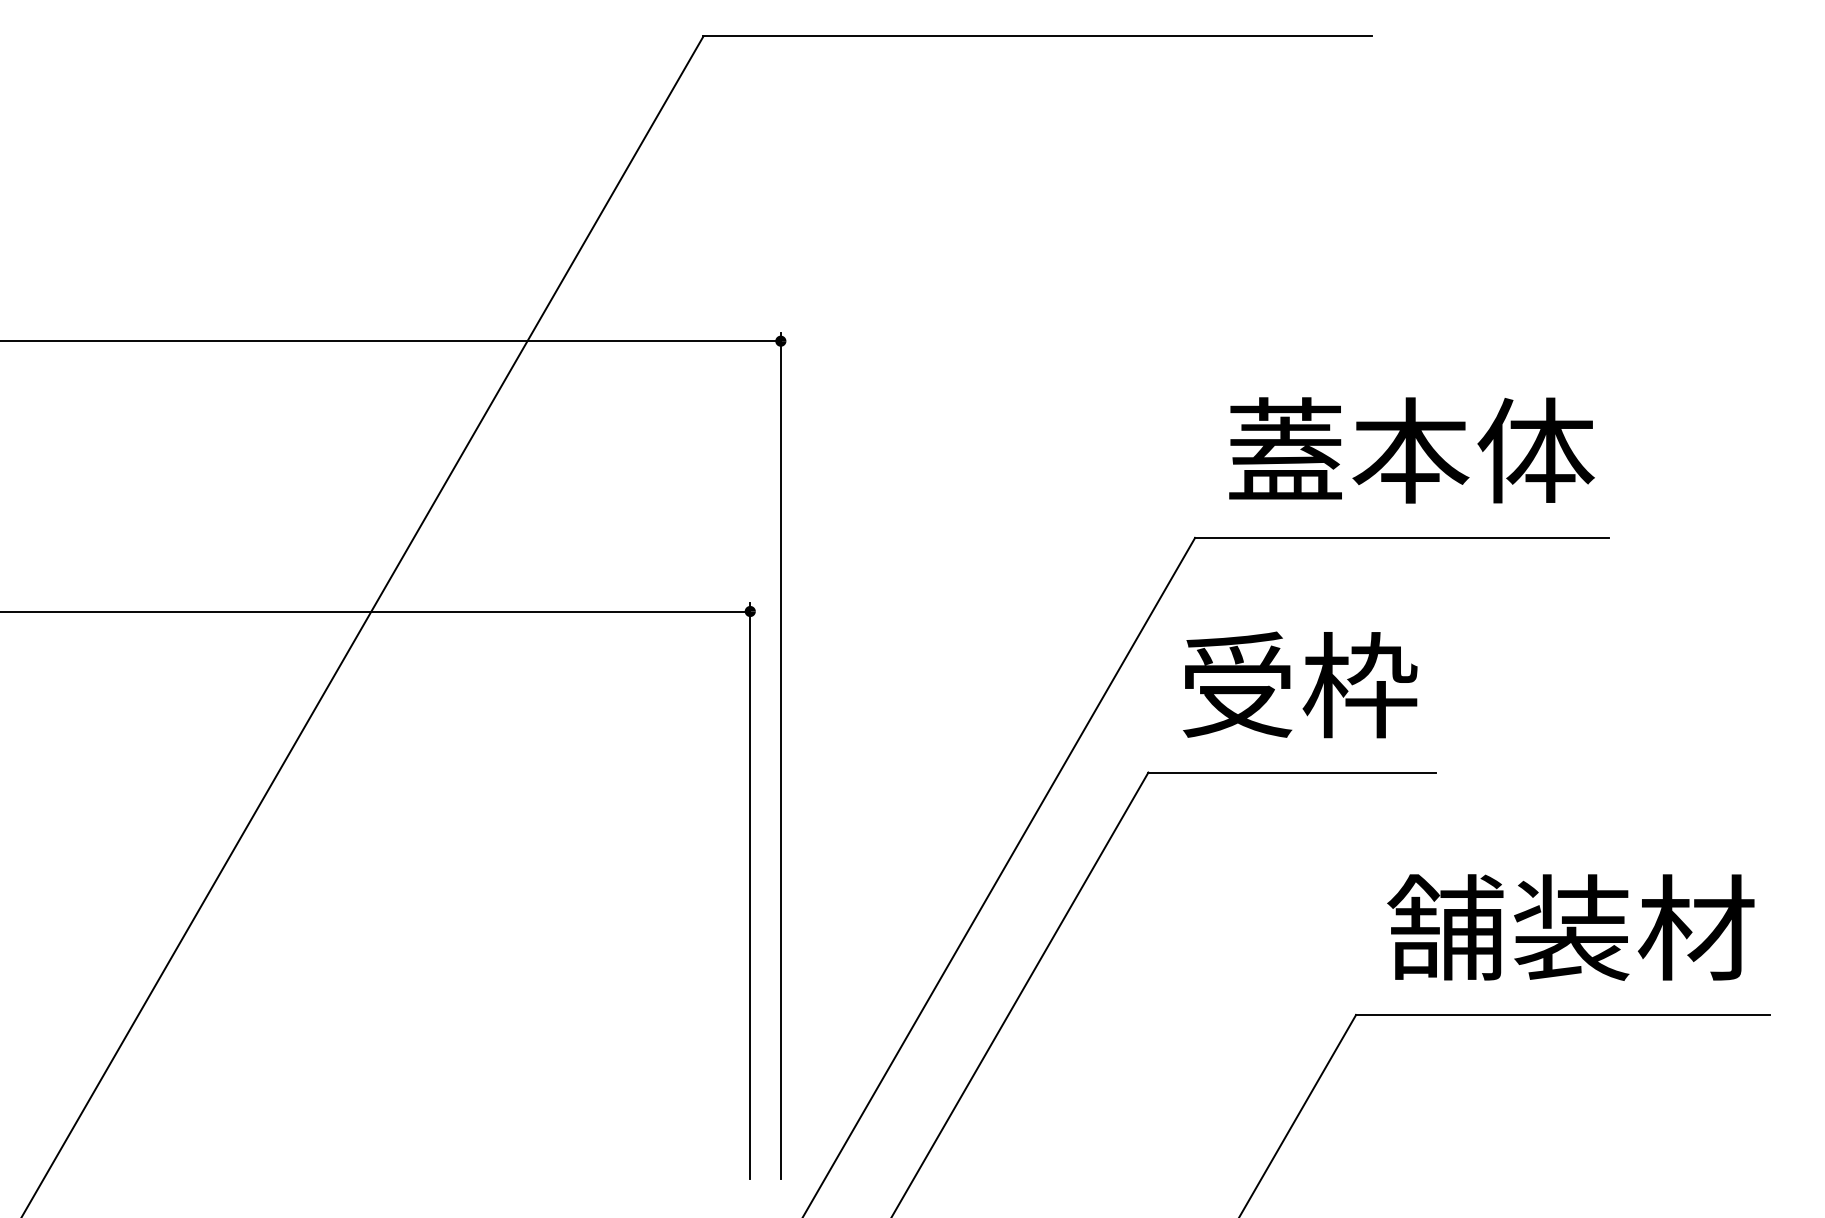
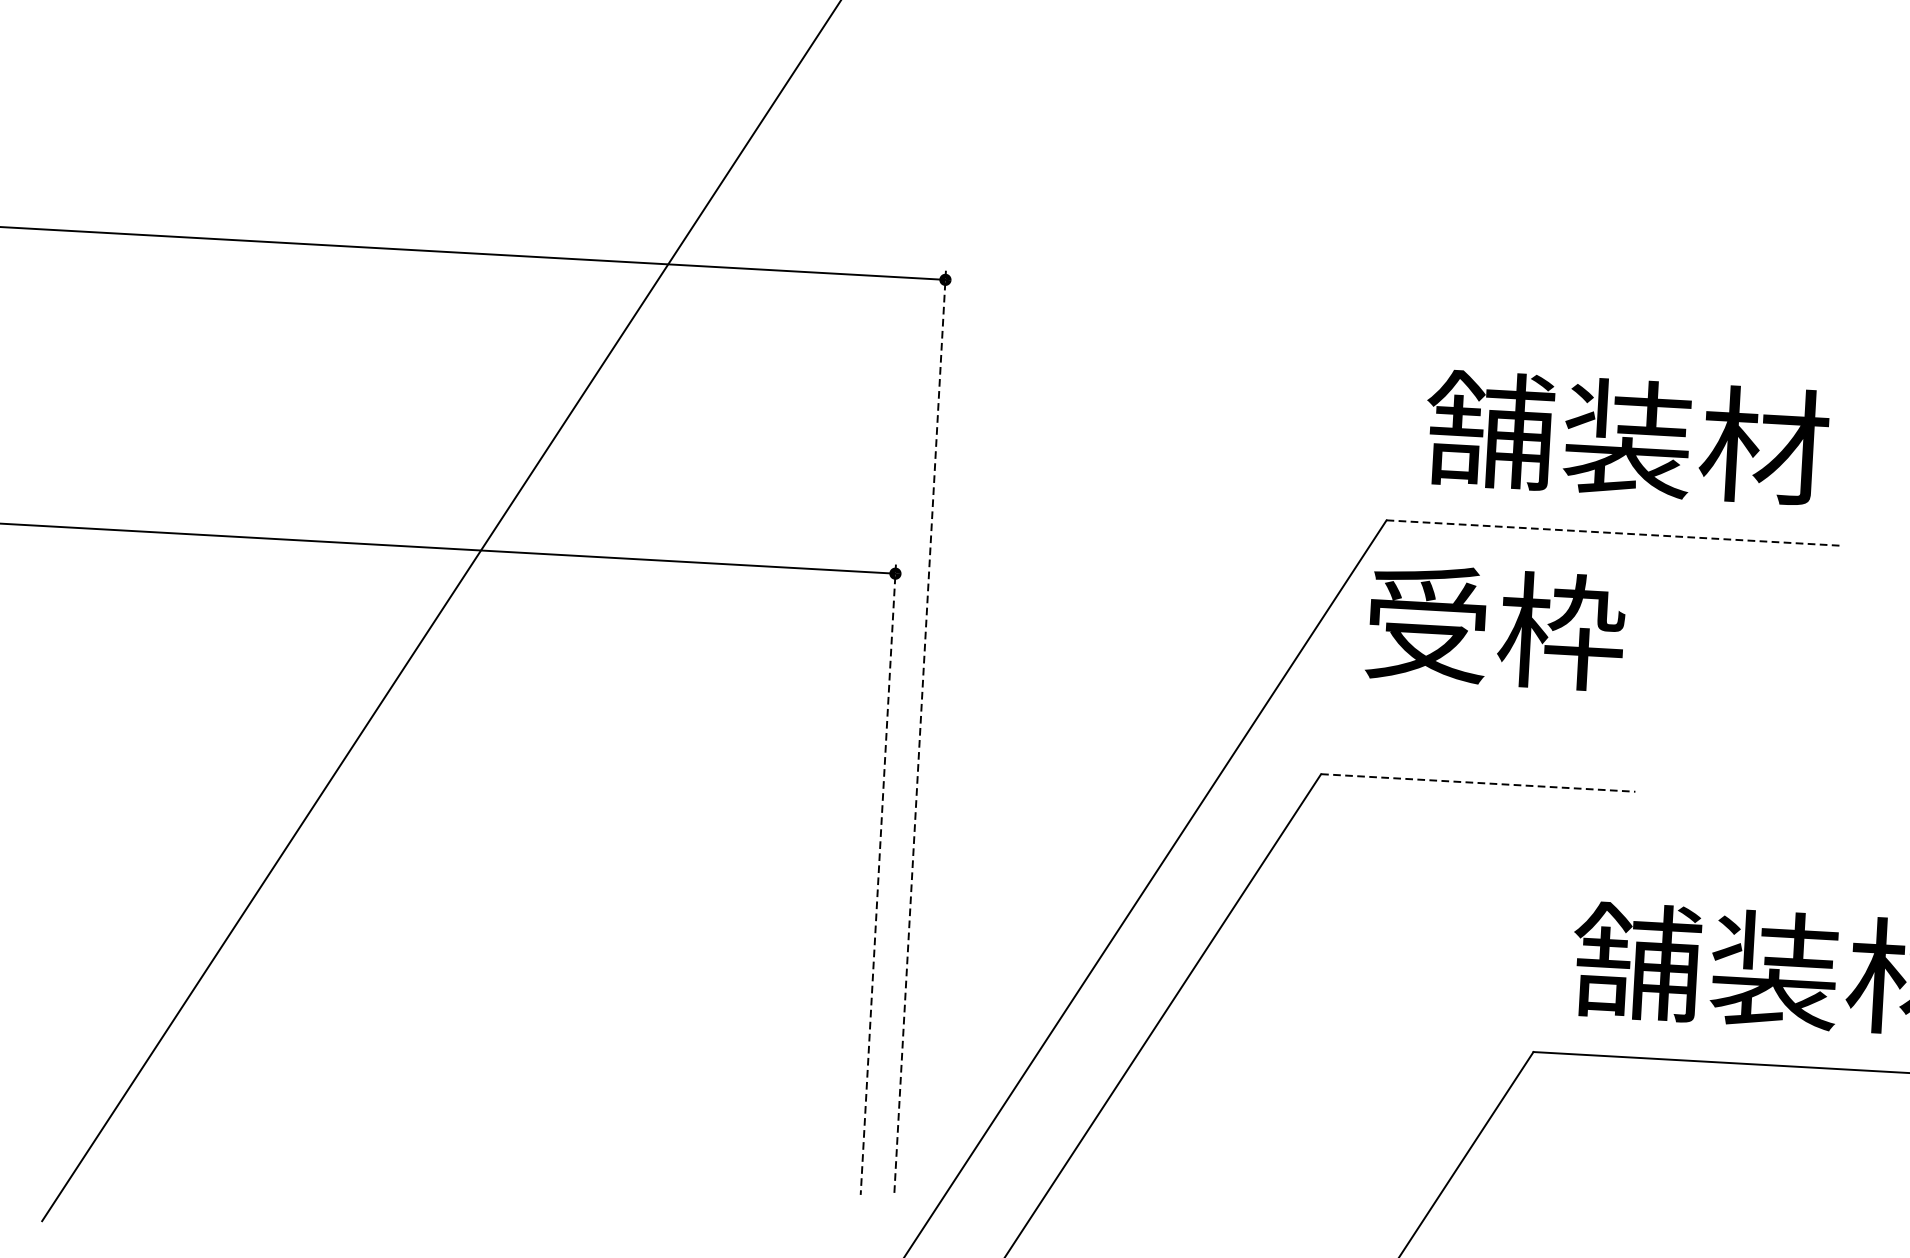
text: (1410, 450) -> (1627, 437), 蓋本体 -> 舗装材
line: (1402, 537) -> (1613, 532), solid -> dashed
text: (1300, 684) -> (1496, 627), moved
line: (780, 756) -> (919, 734), solid -> dashed
line: (1292, 772) -> (1478, 782), solid -> dashed
line: (750, 891) -> (878, 879), solid -> dashed

